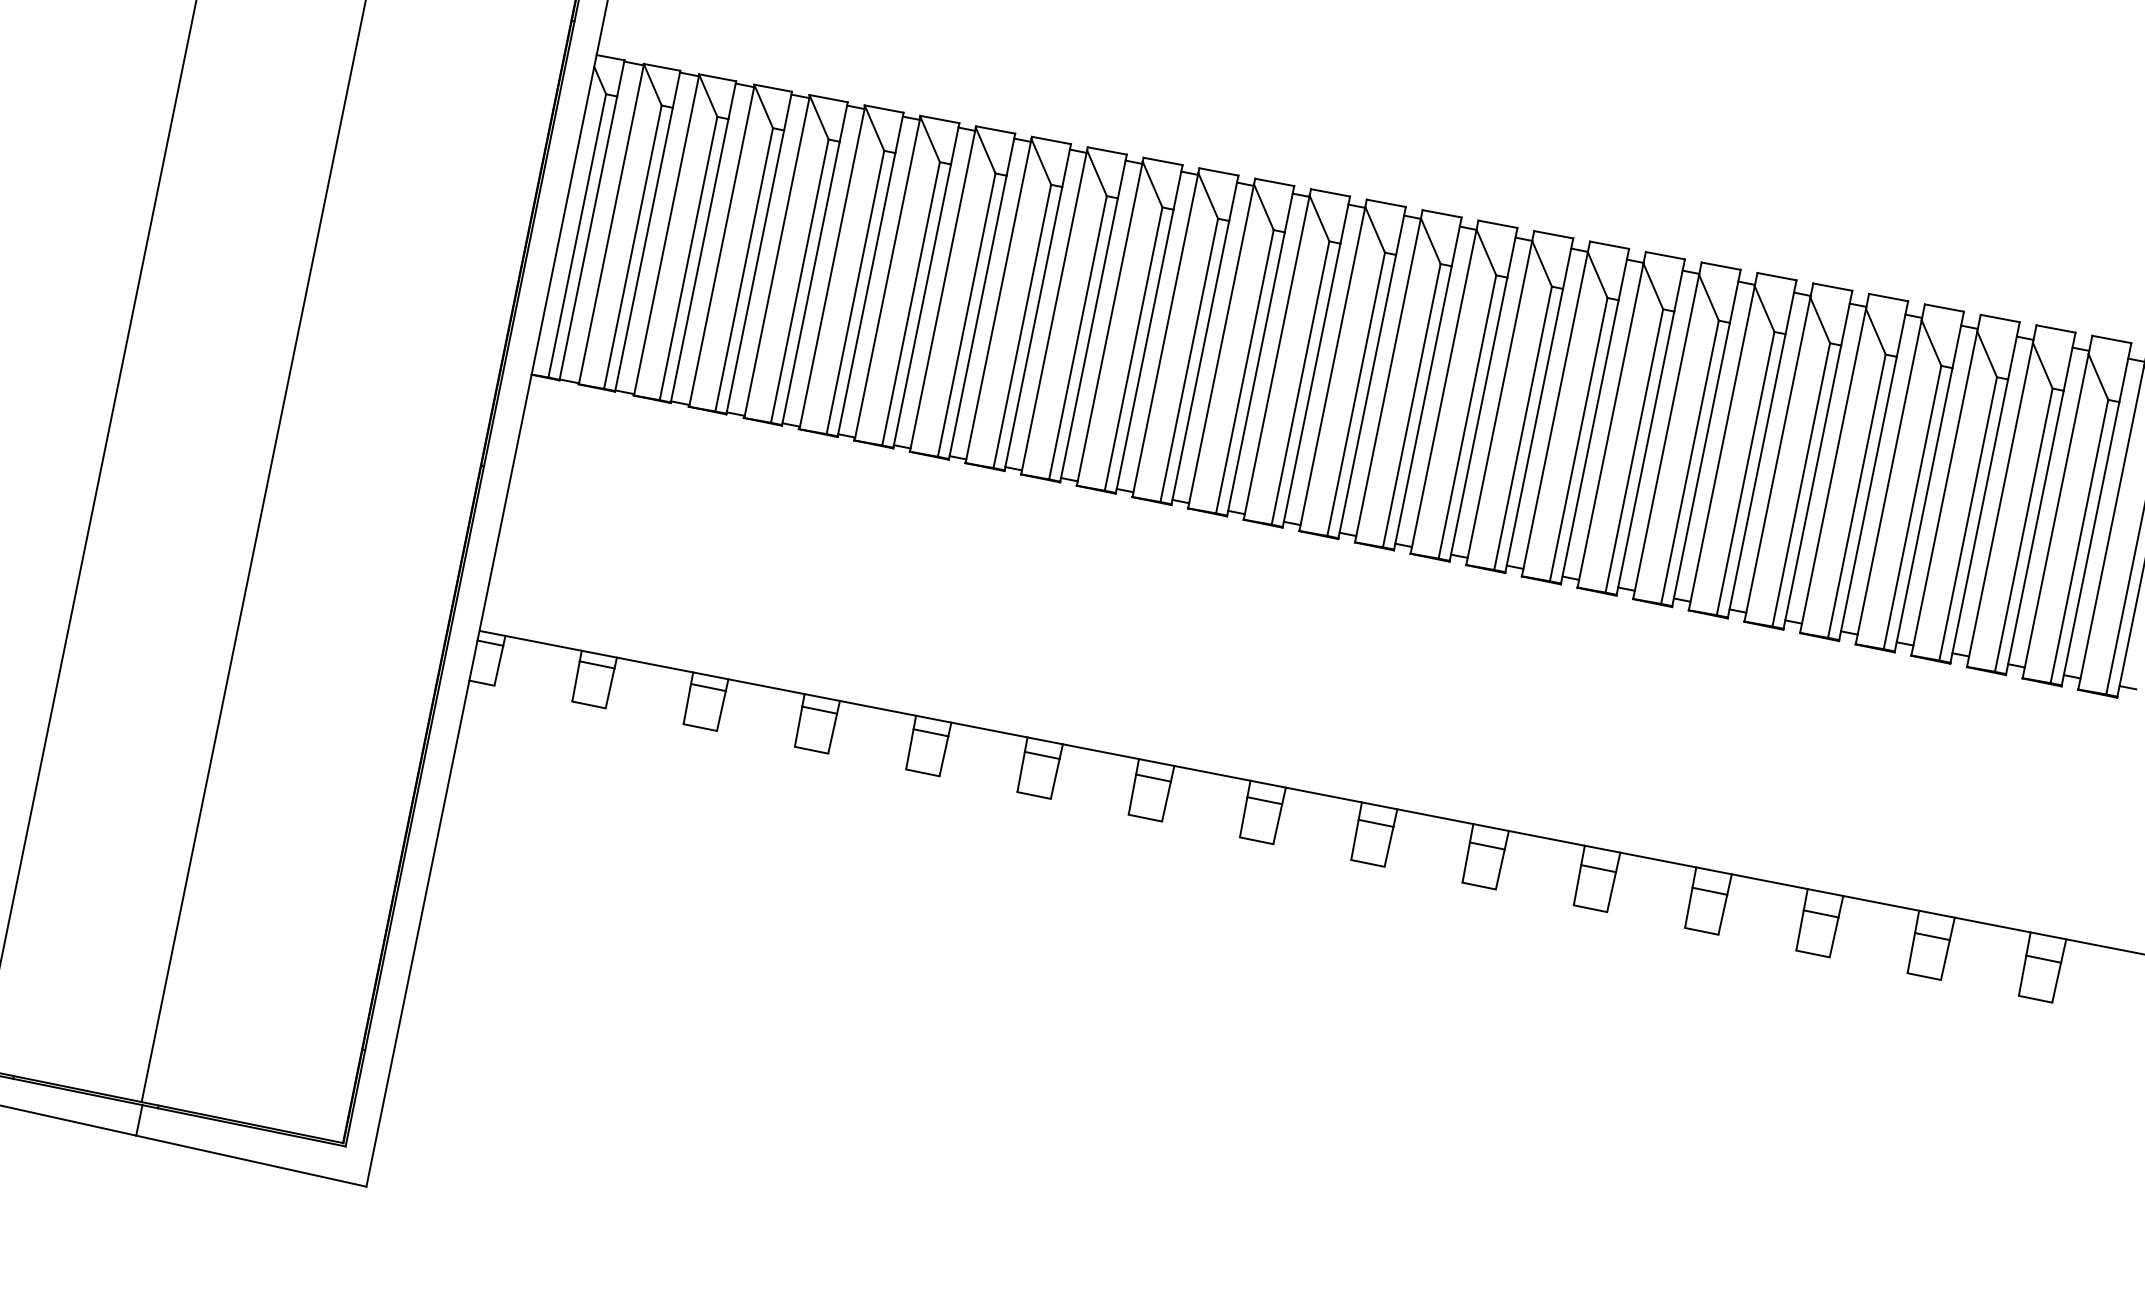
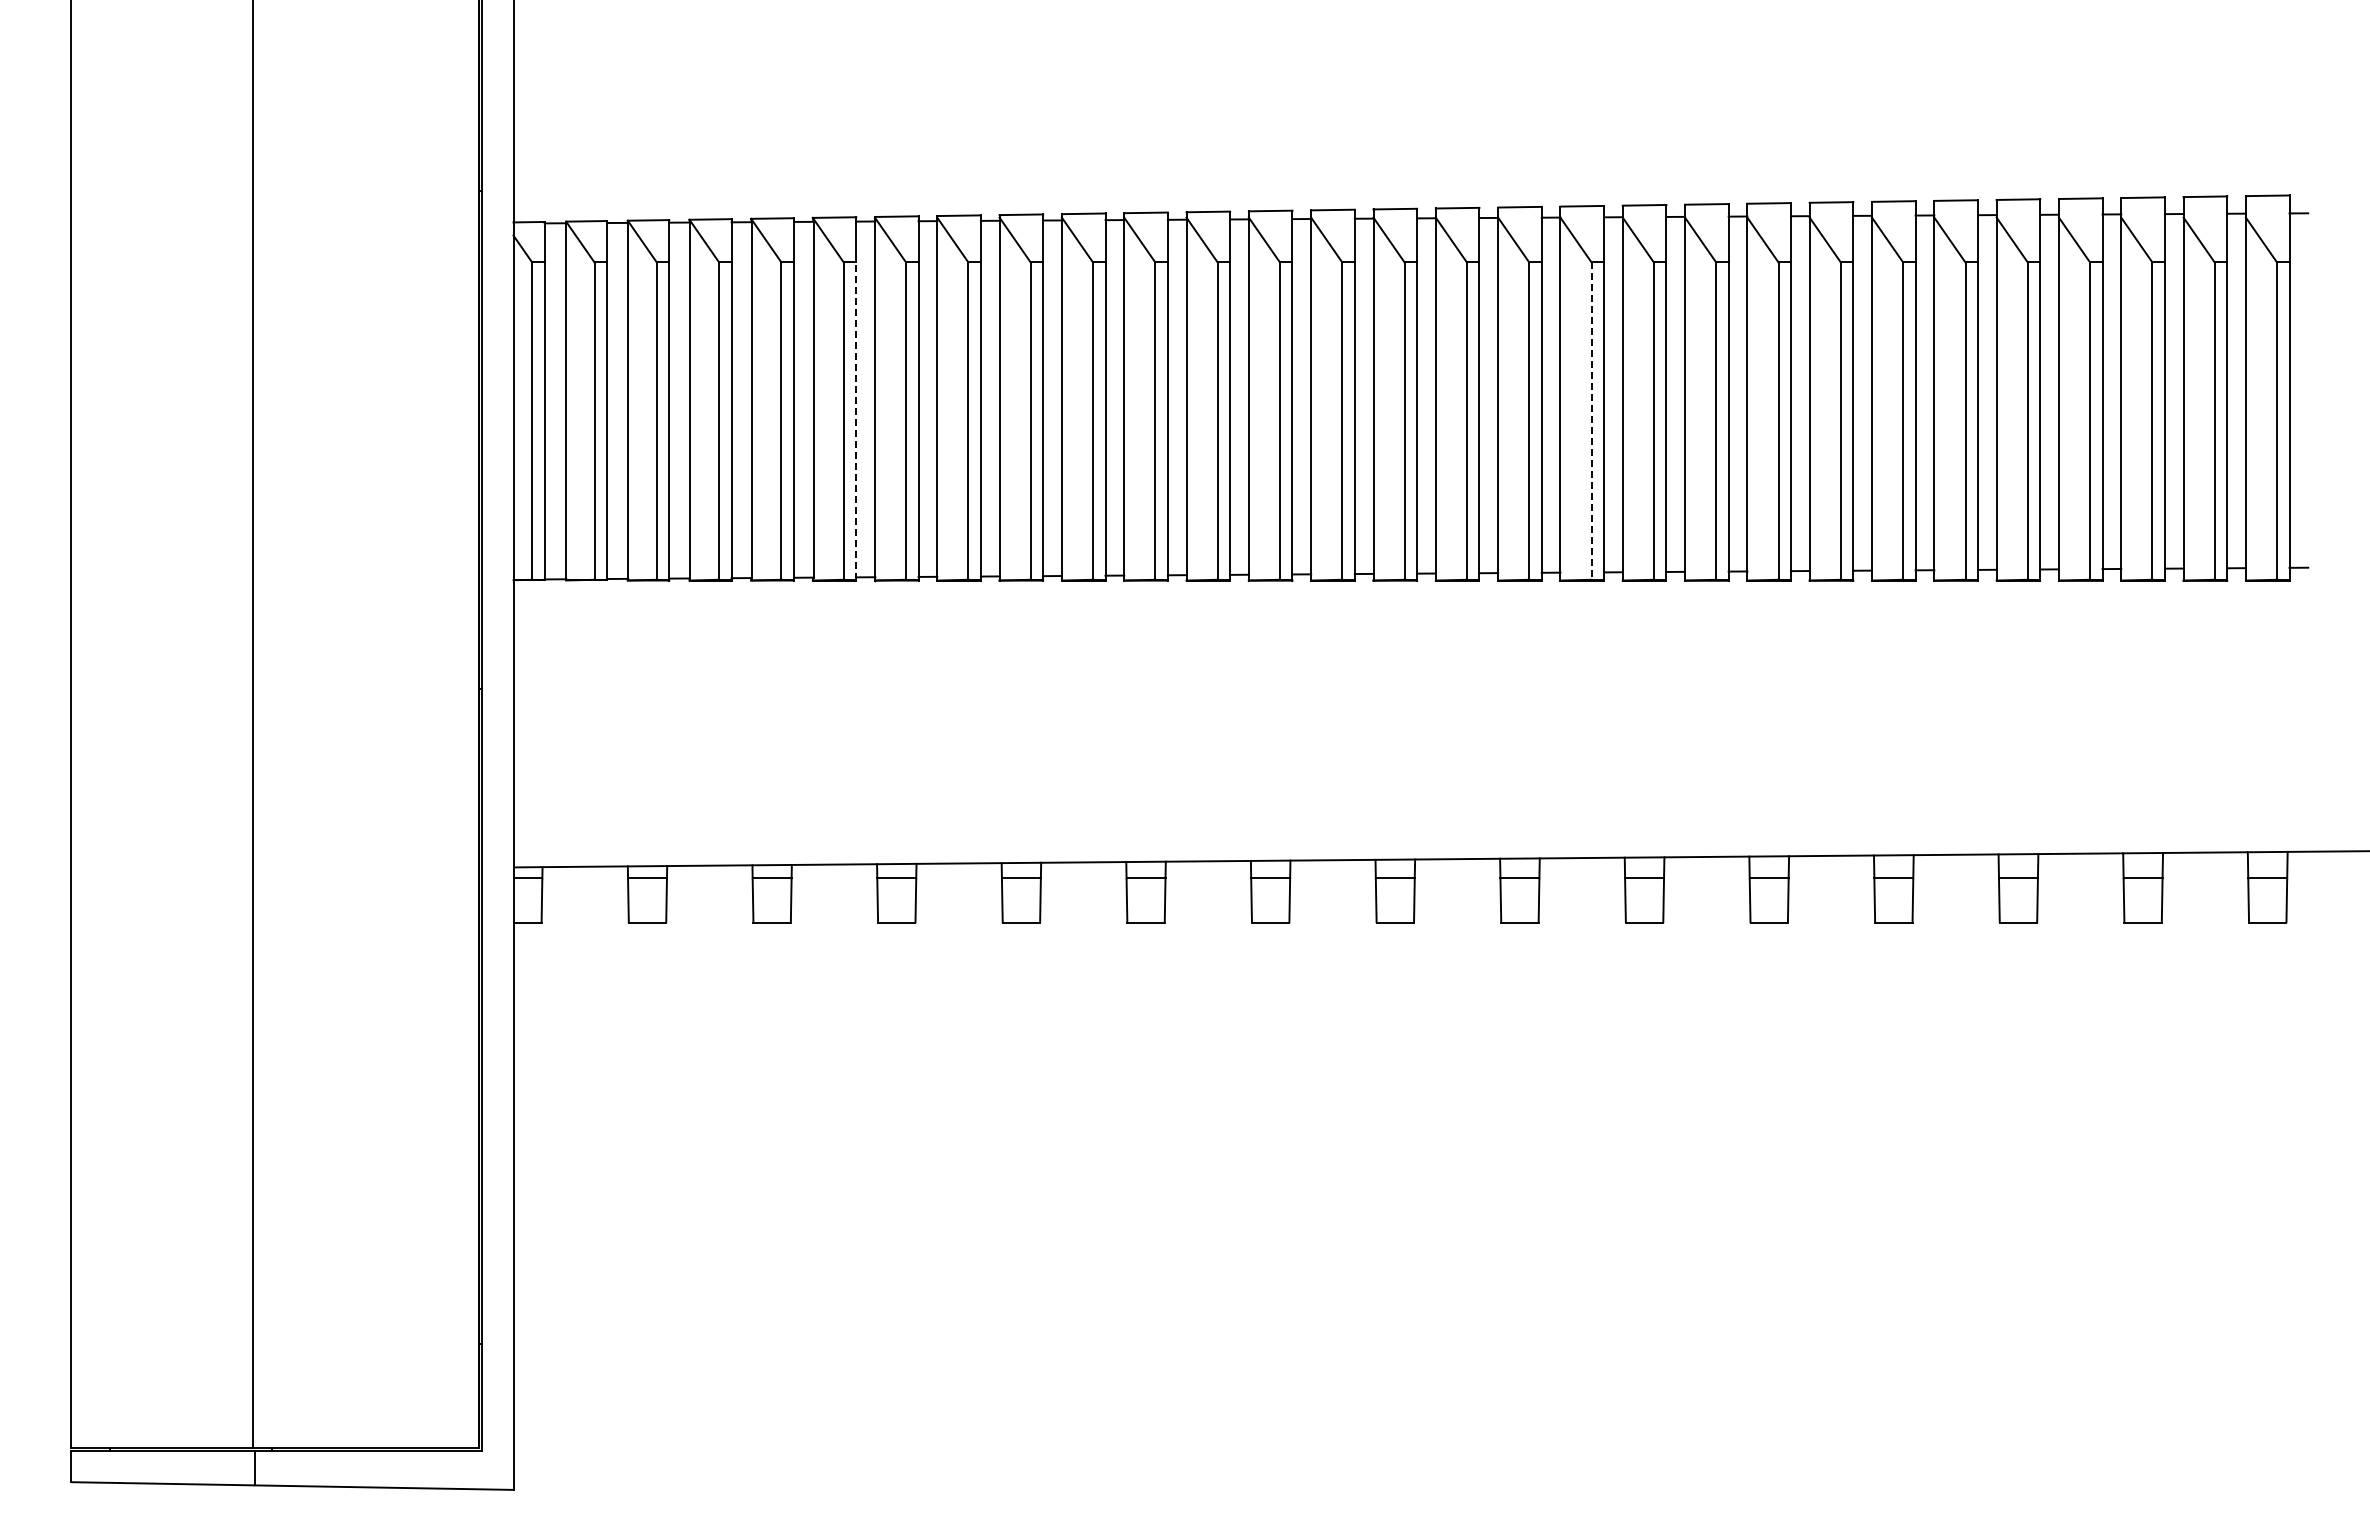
line: (866, 295) -> (856, 421), solid -> dashed
line: (1522, 428) -> (1591, 421), solid -> dashed

